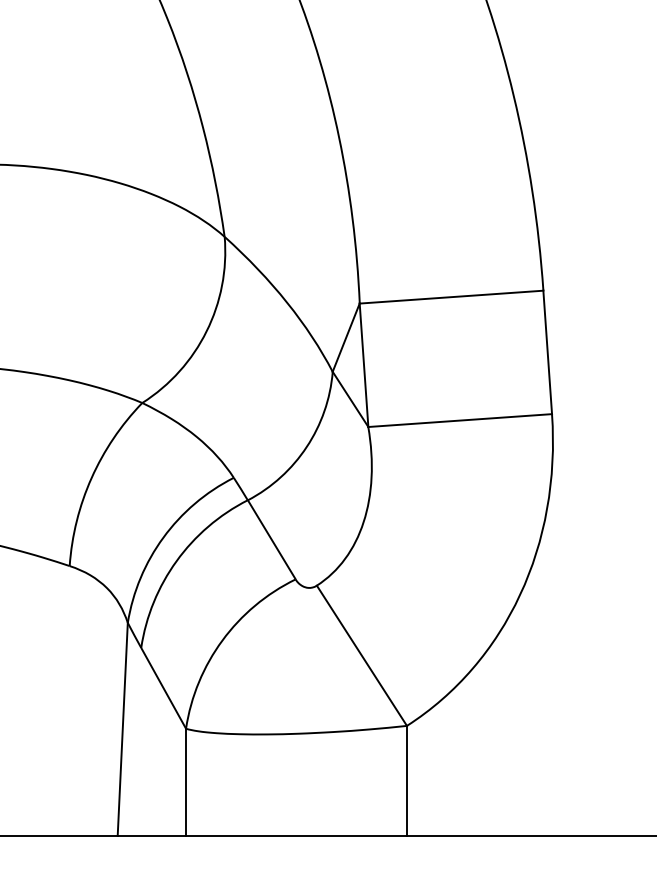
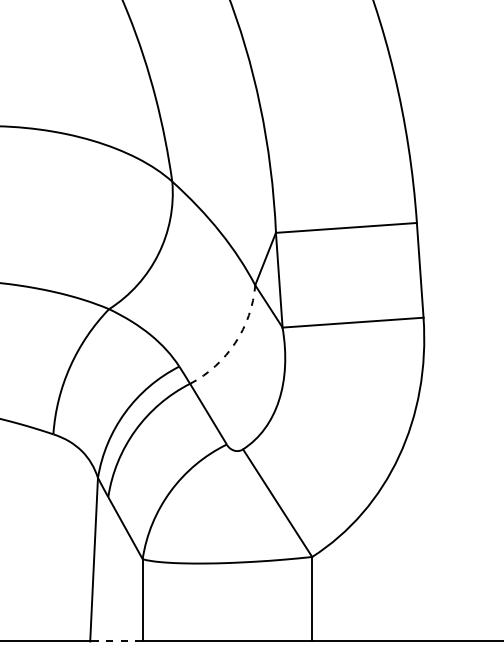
arc: (307, 446) -> (235, 342), solid -> dashed
line: (150, 836) -> (115, 641), solid -> dashed

